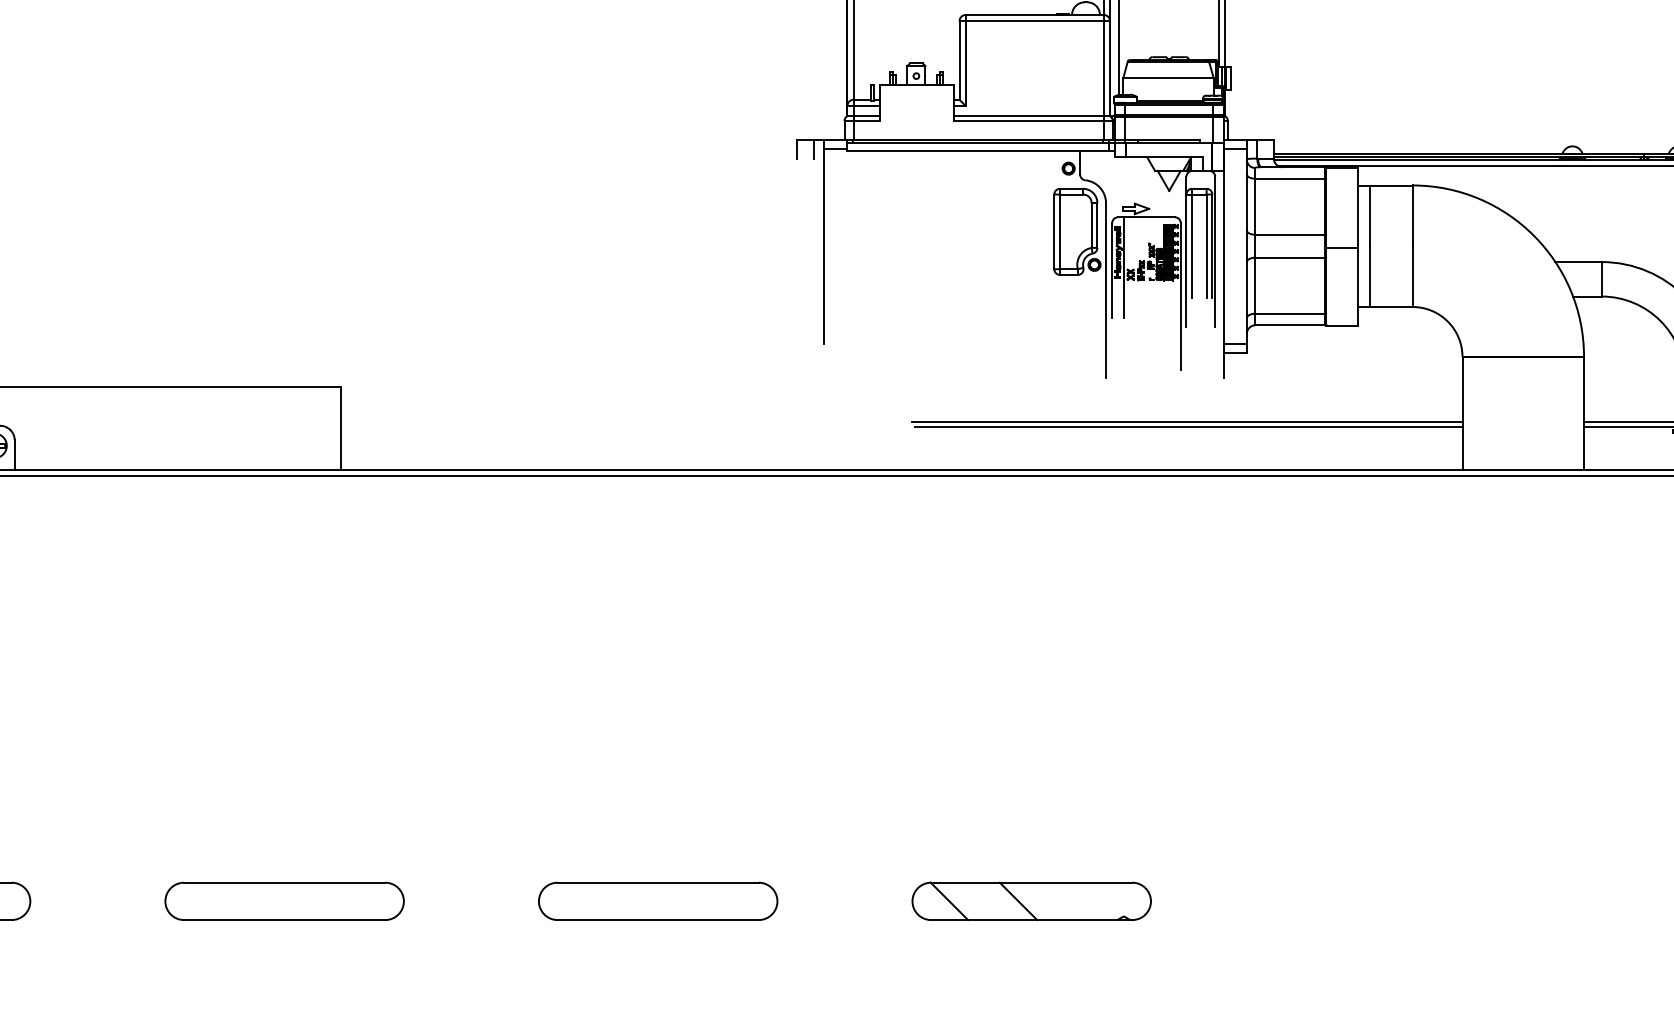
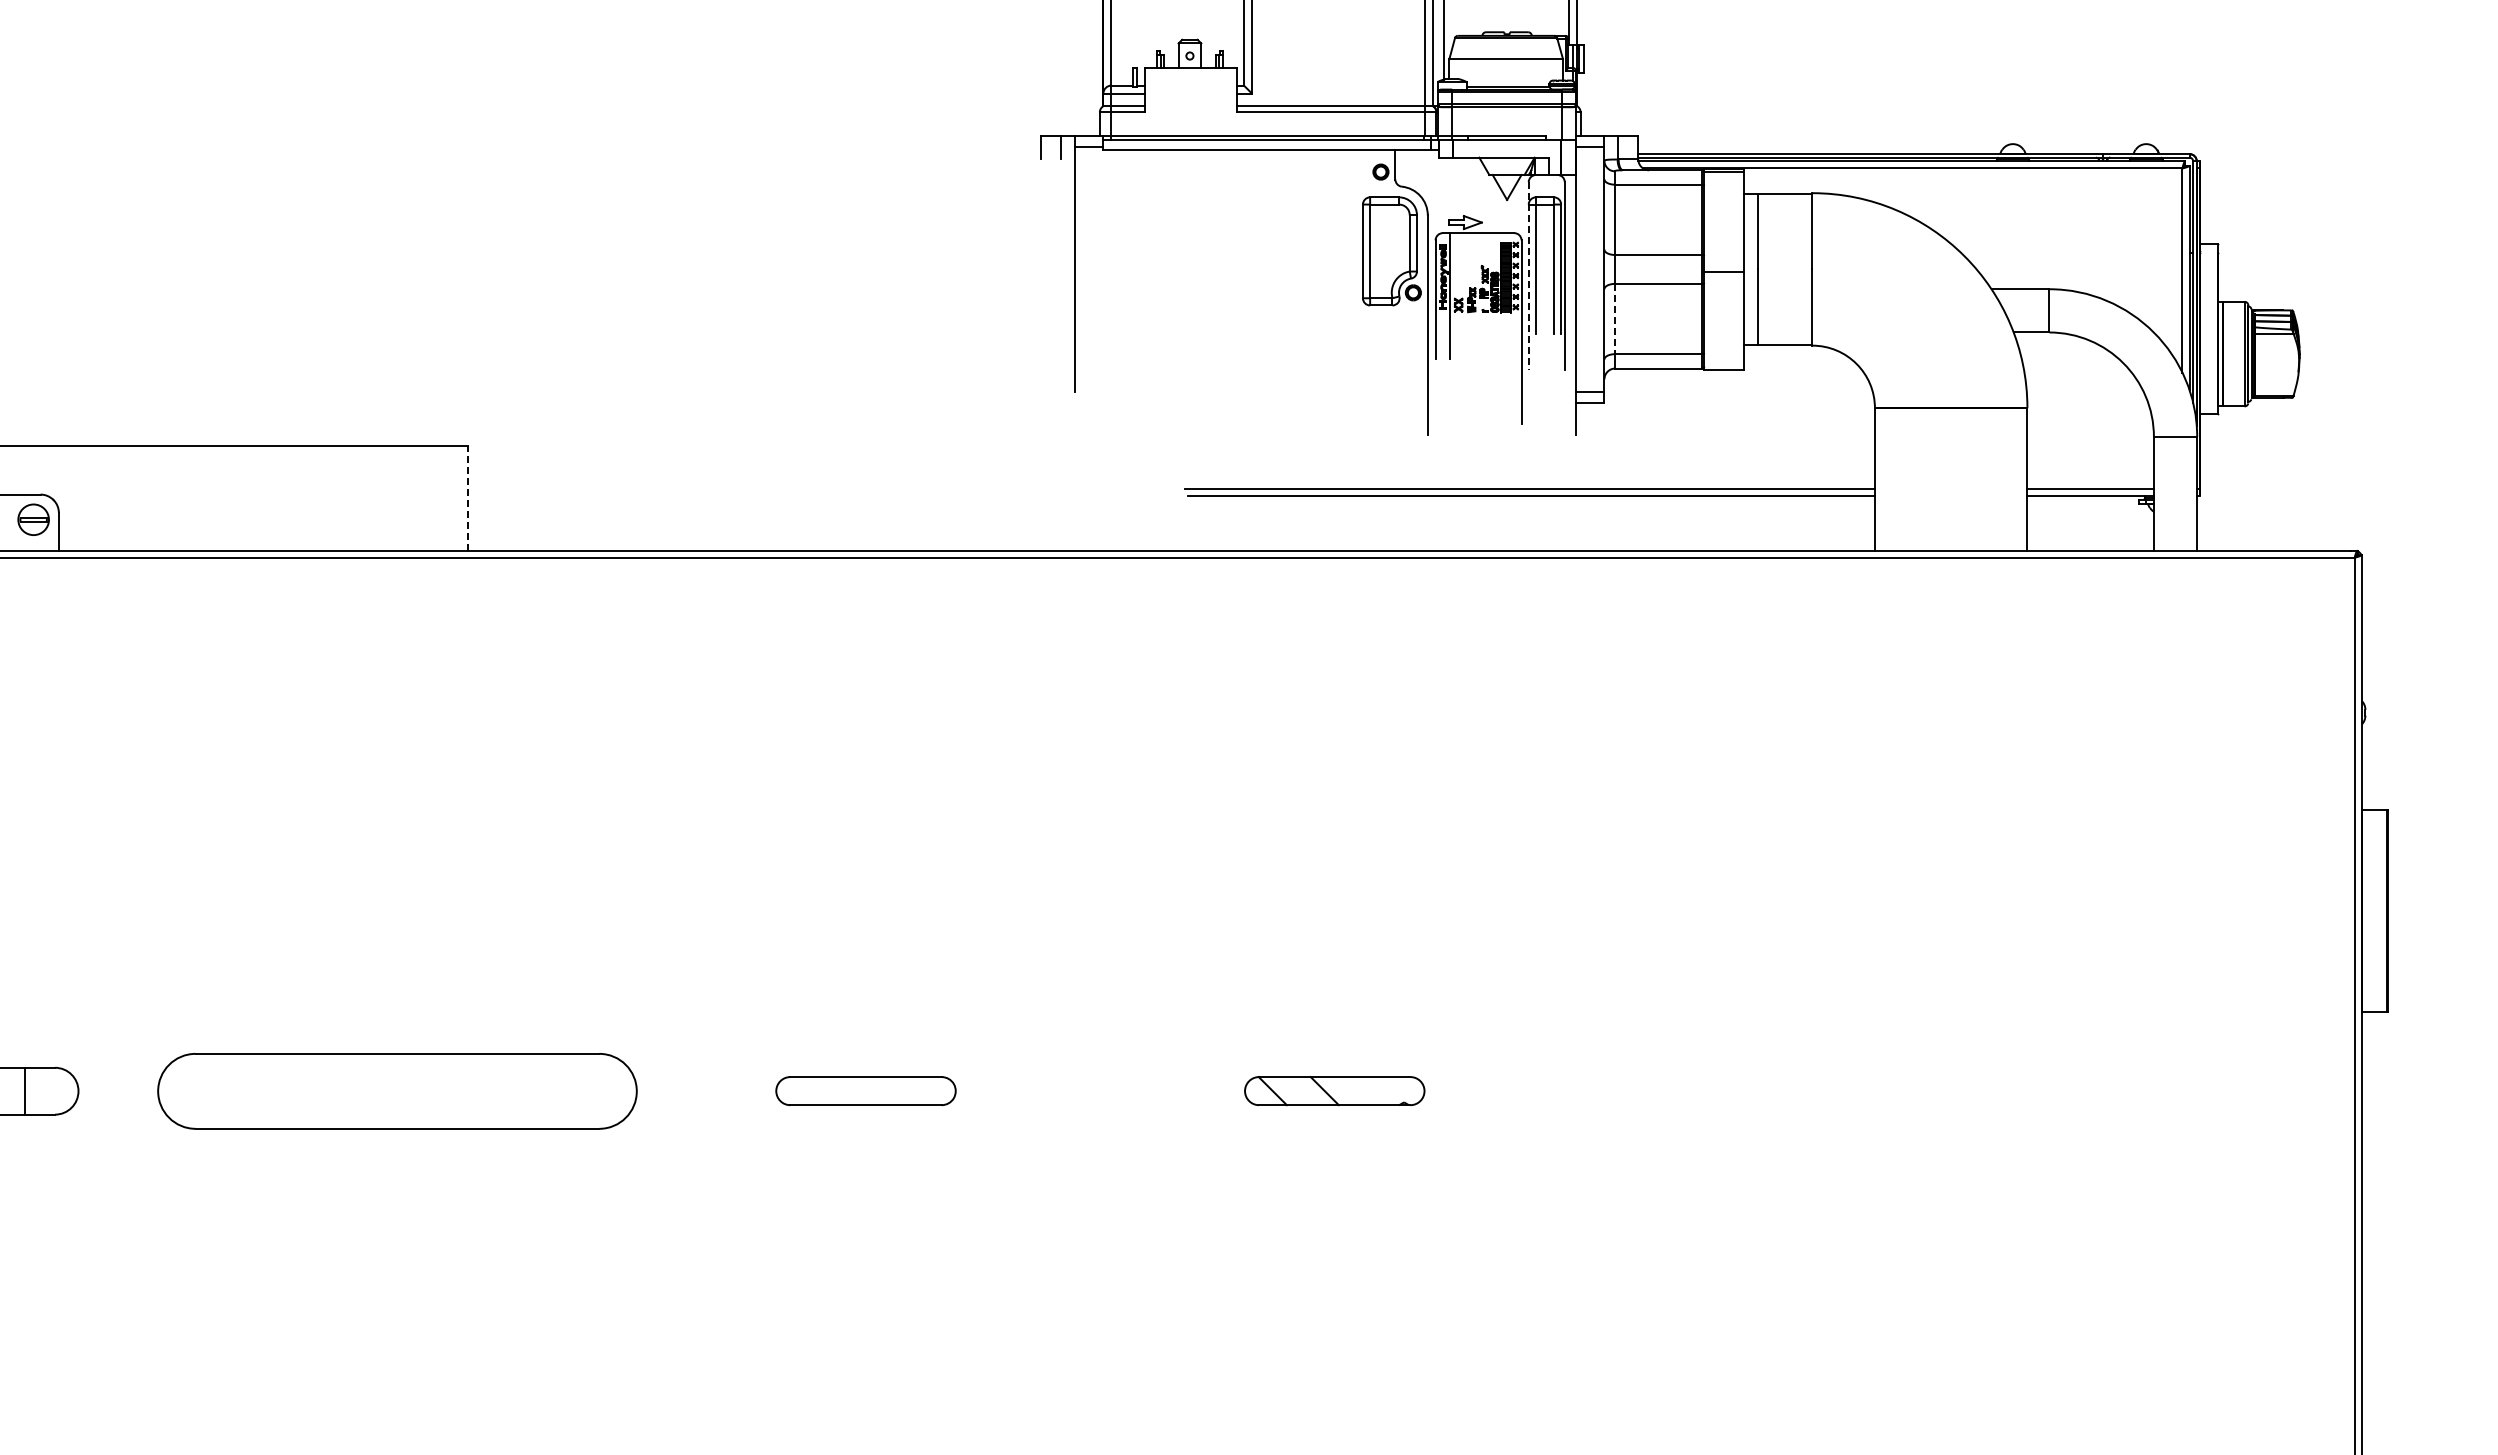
line: (1186, 251) -> (1528, 276), solid -> dashed
line: (1255, 286) -> (1615, 319), solid -> dashed
line: (340, 428) -> (467, 497), solid -> dashed
part: (284, 900) -> (397, 1090), size x1.6
part: (657, 900) -> (865, 1090), size x0.6
part: (1031, 900) -> (1334, 1090), size x0.6

